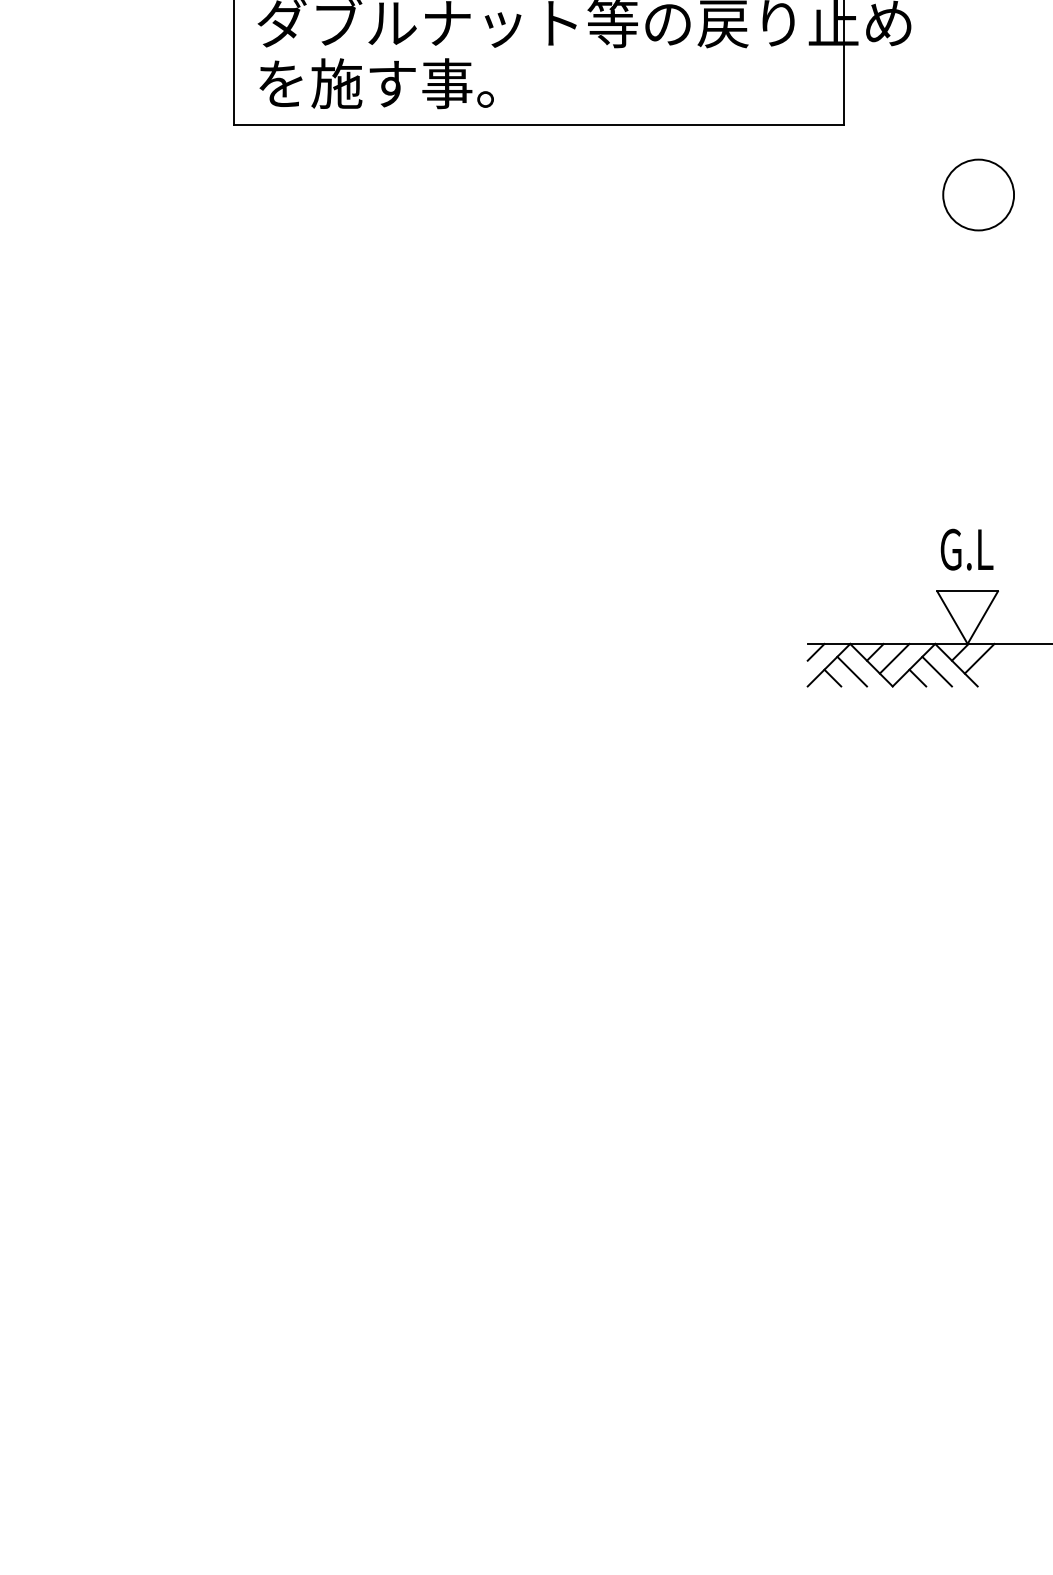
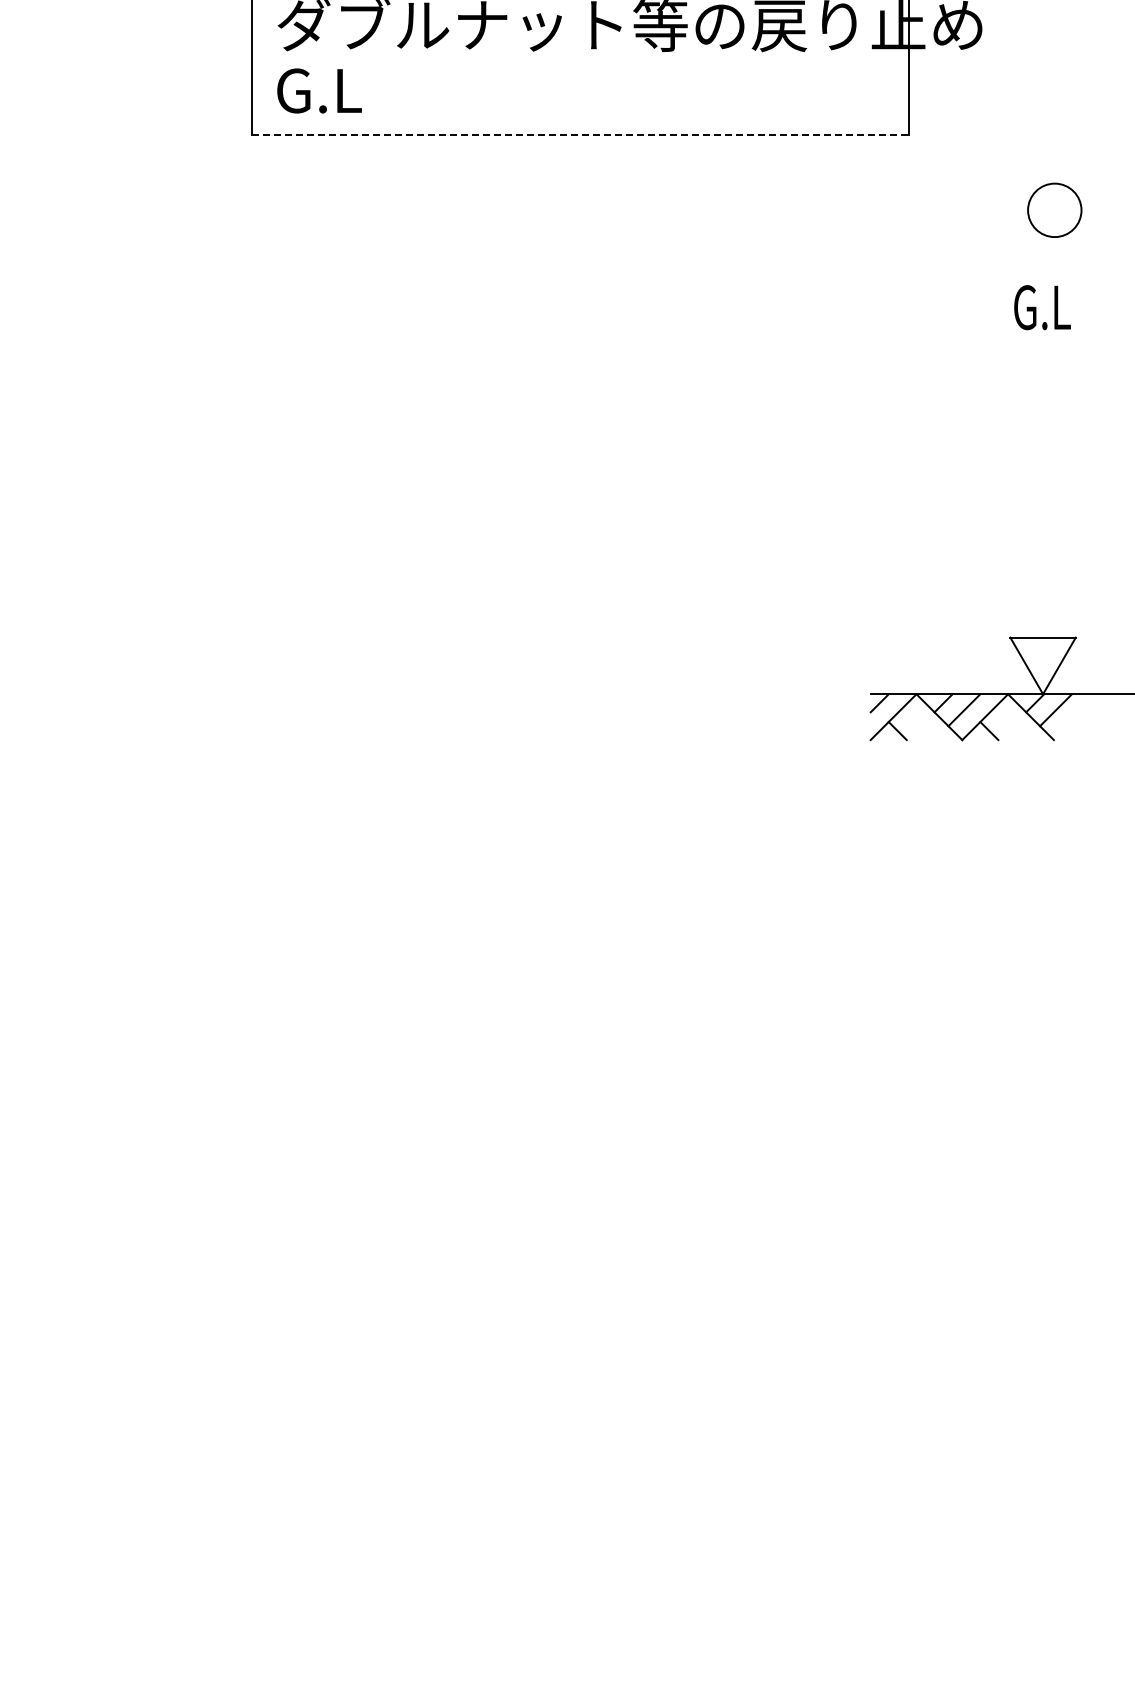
text: (375, 82) -> (404, 89), を施す事。 -> G.L
line: (538, 124) -> (580, 134), solid -> dashed
circle: (978, 195) -> (1054, 210), size x0.7
text: (967, 549) -> (1042, 307), moved
line: (852, 672) -> (918, 724), removed
line: (937, 672) -> (1010, 724), removed

